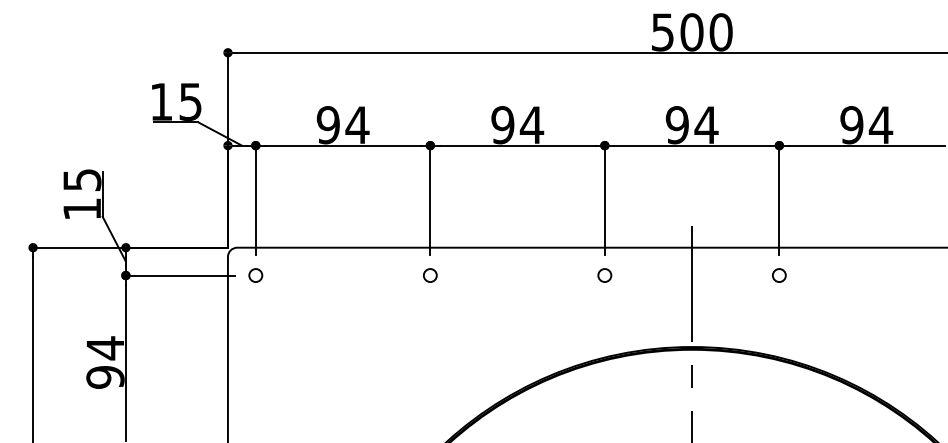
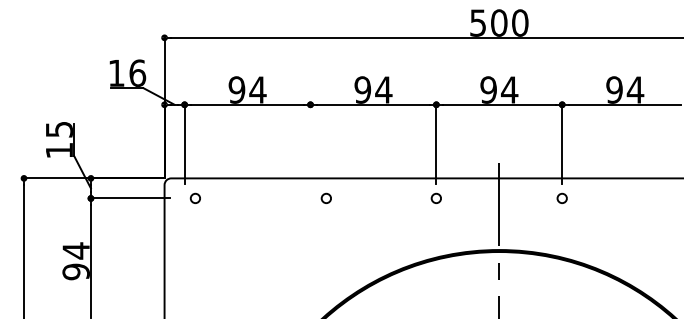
text: (190, 101) -> (137, 72), 15 -> 16
line: (430, 200) -> (310, 144), removed
circle: (255, 275) -> (195, 198), moved
circle: (430, 275) -> (326, 198), moved

